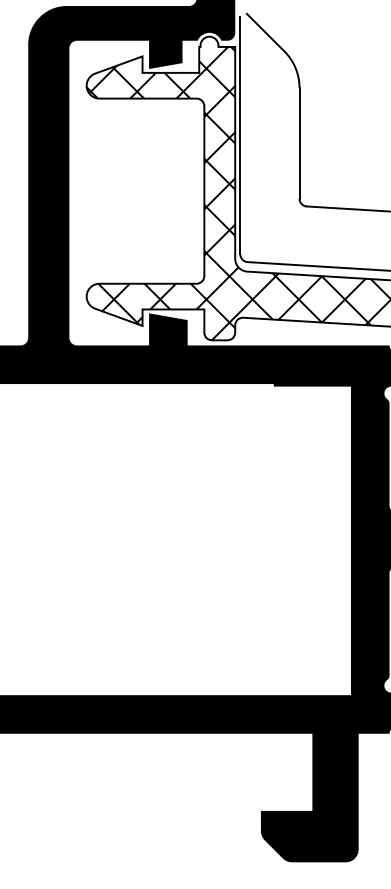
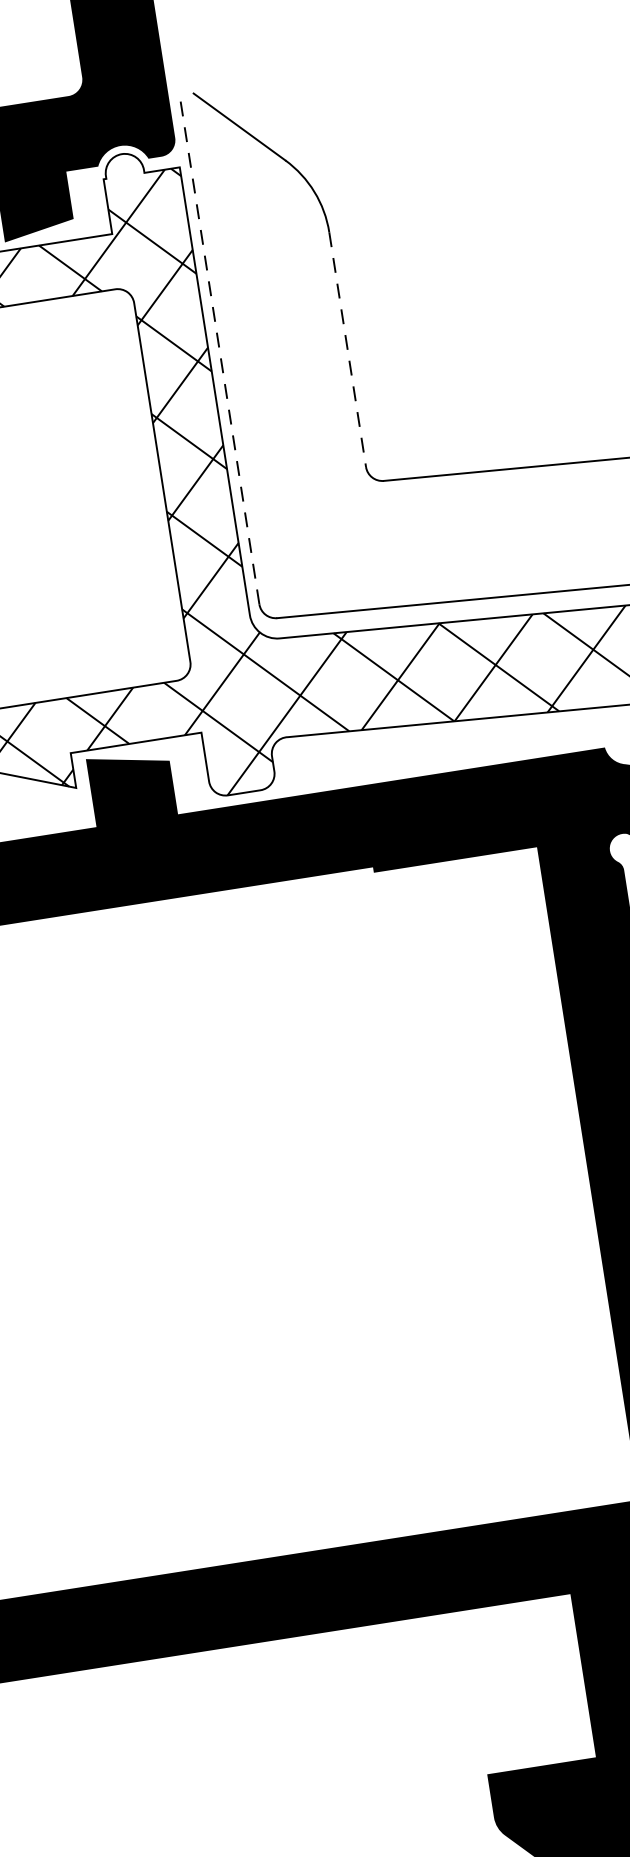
line: (240, 135) -> (220, 352), solid -> dashed
line: (299, 143) -> (347, 350), solid -> dashed

